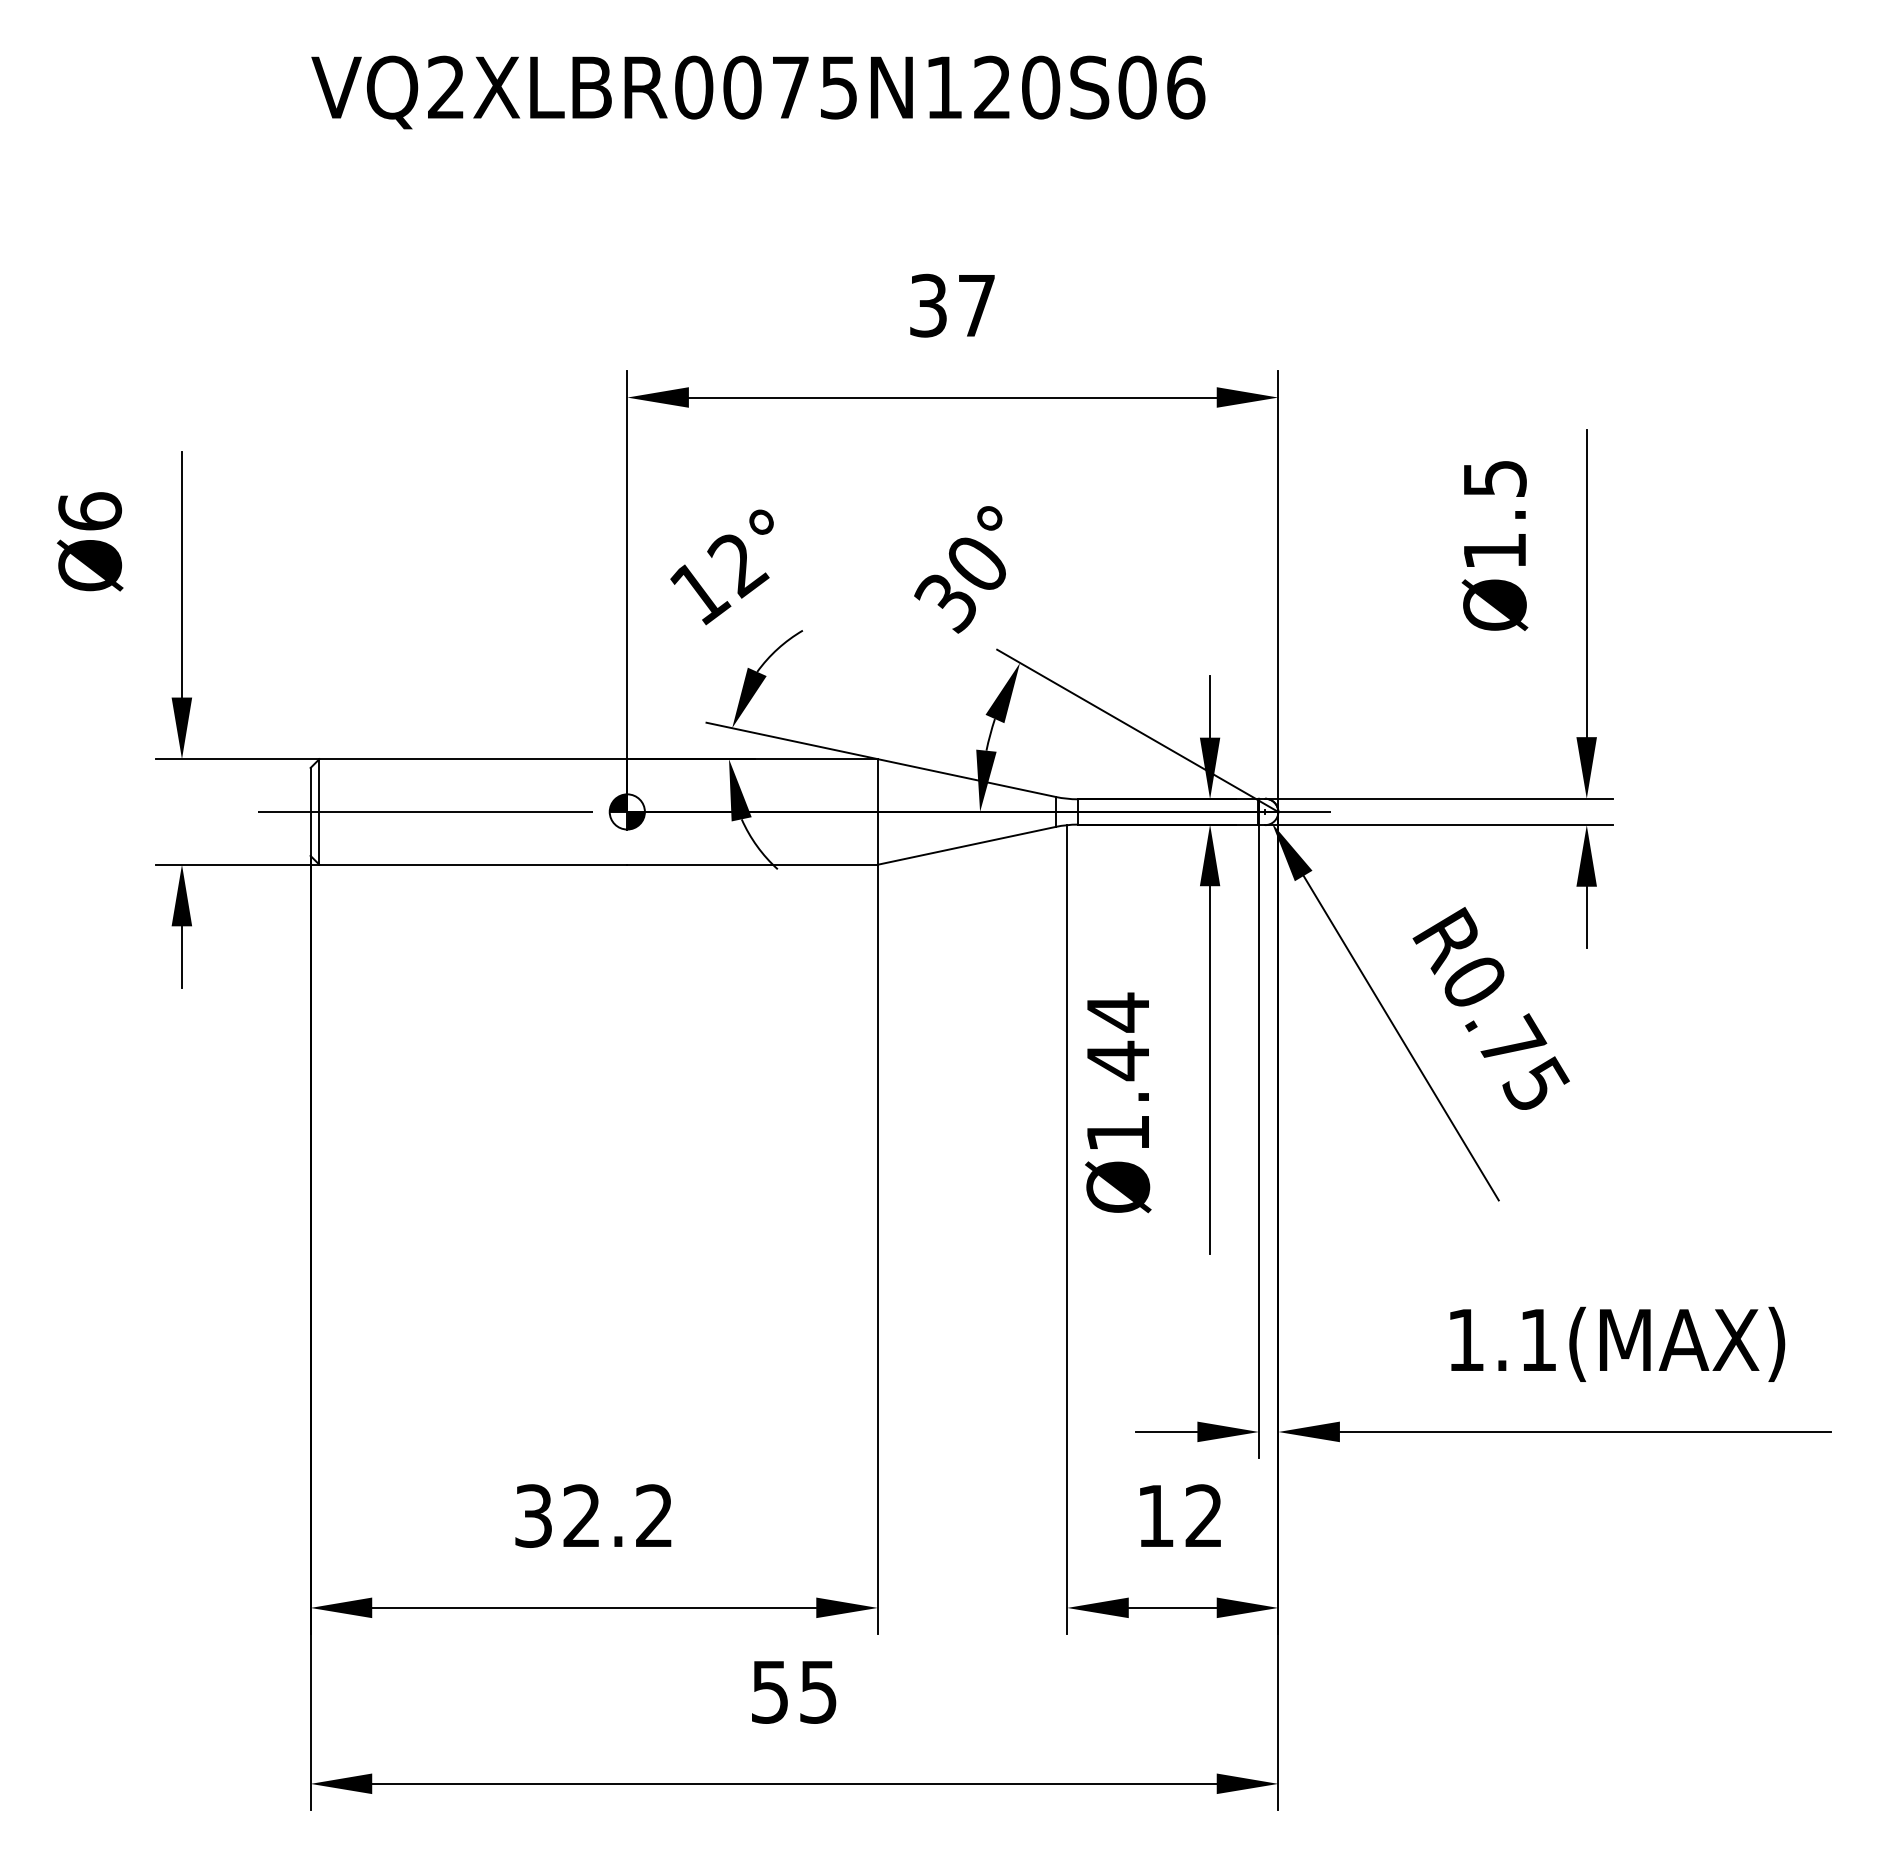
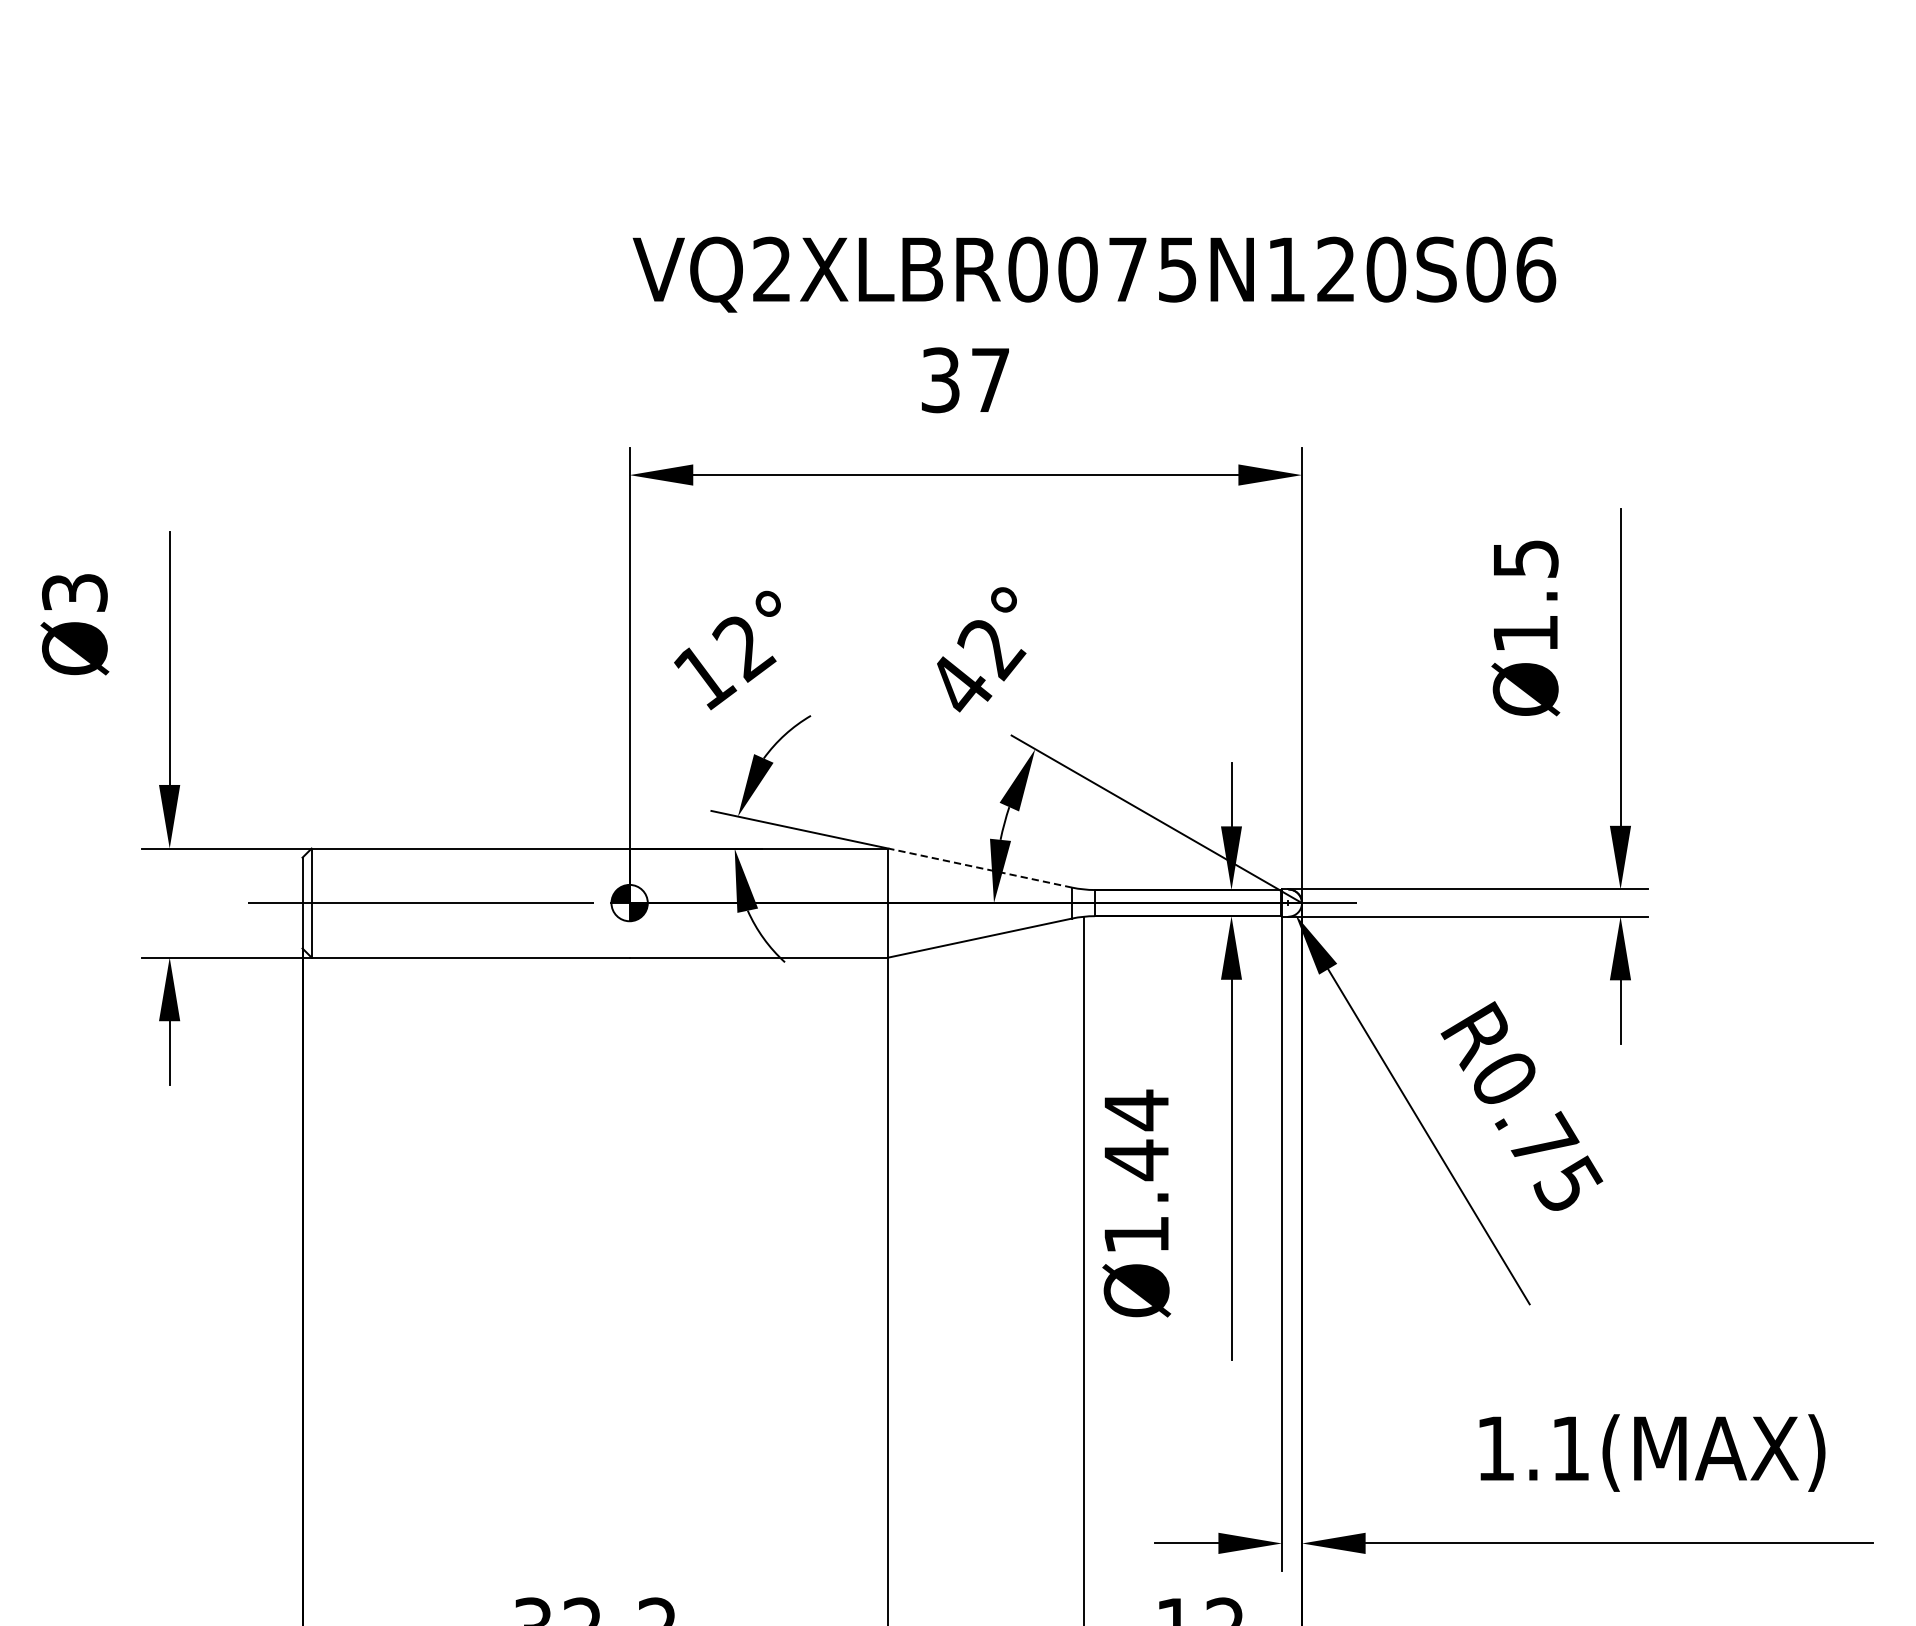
text: (758, 92) -> (1094, 274), moved
text: (90, 511) -> (75, 592), Ø6 -> Ø3
text: (962, 585) -> (975, 669), 30° -> 42°
line: (966, 778) -> (979, 868), solid -> dashed

